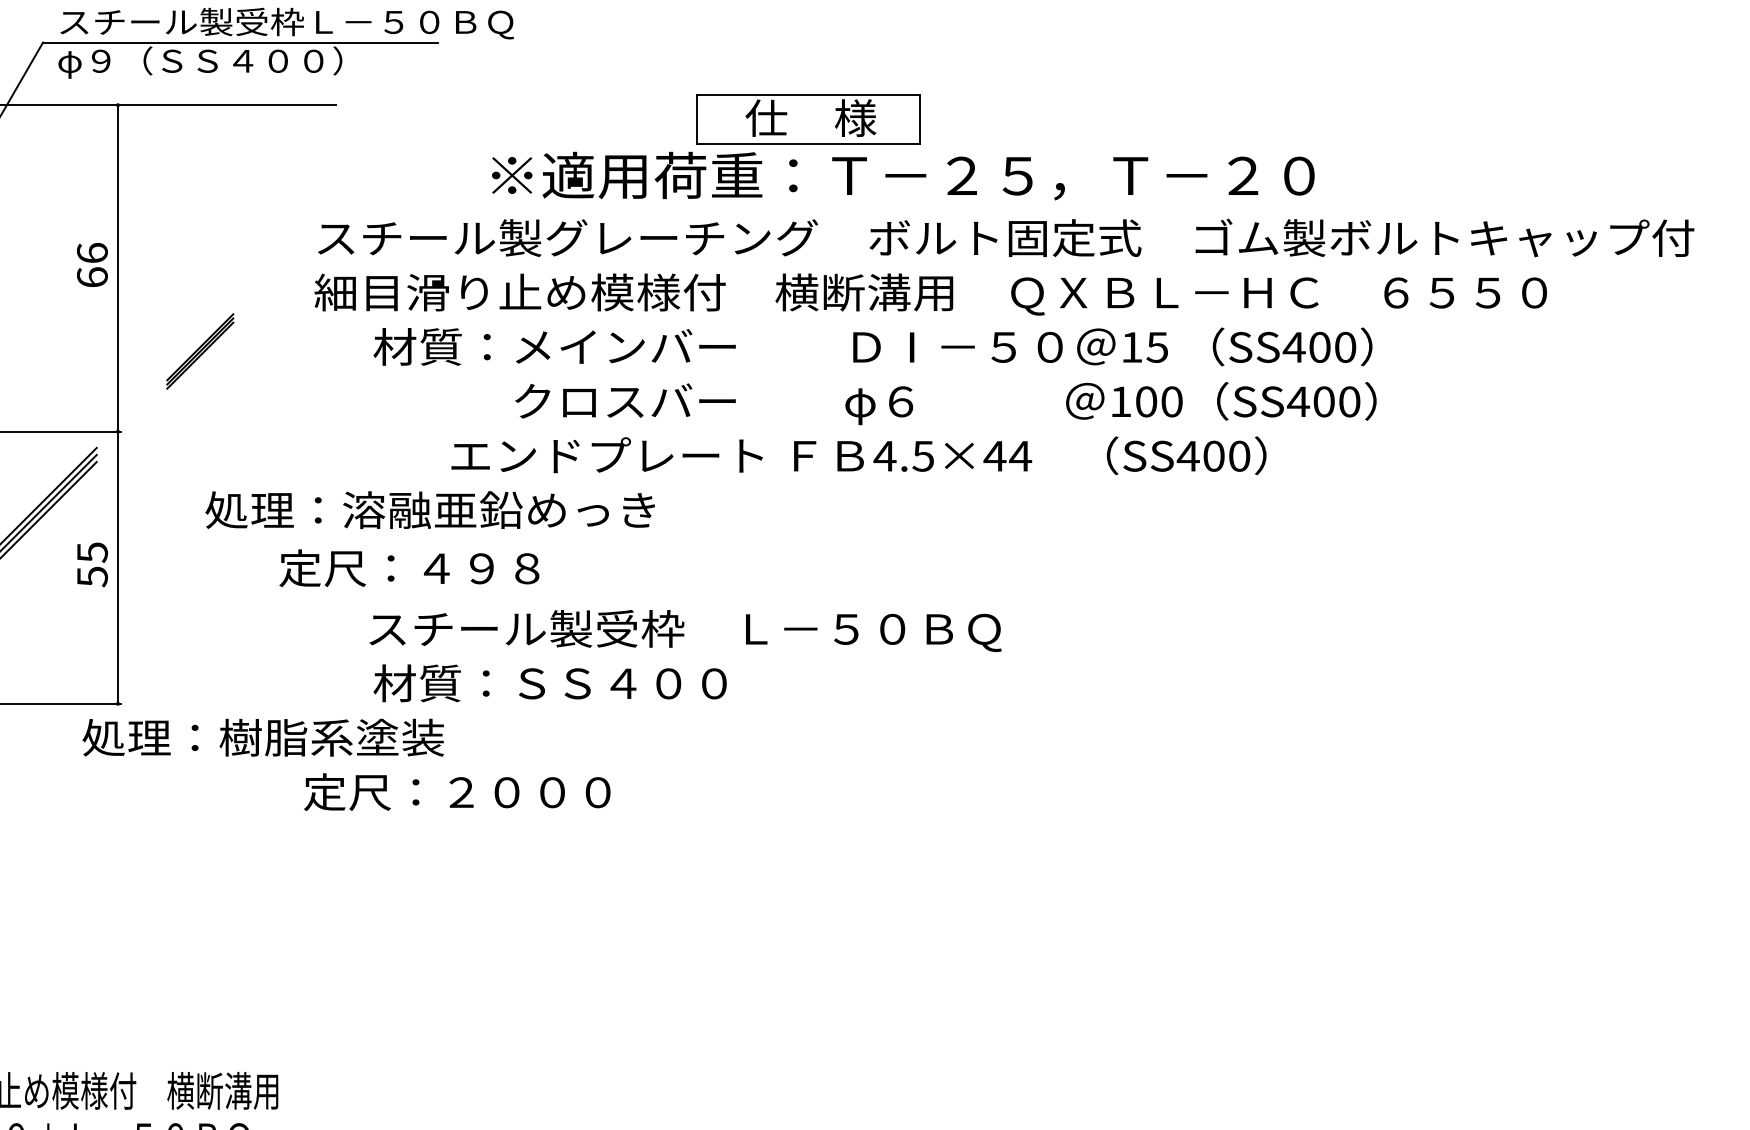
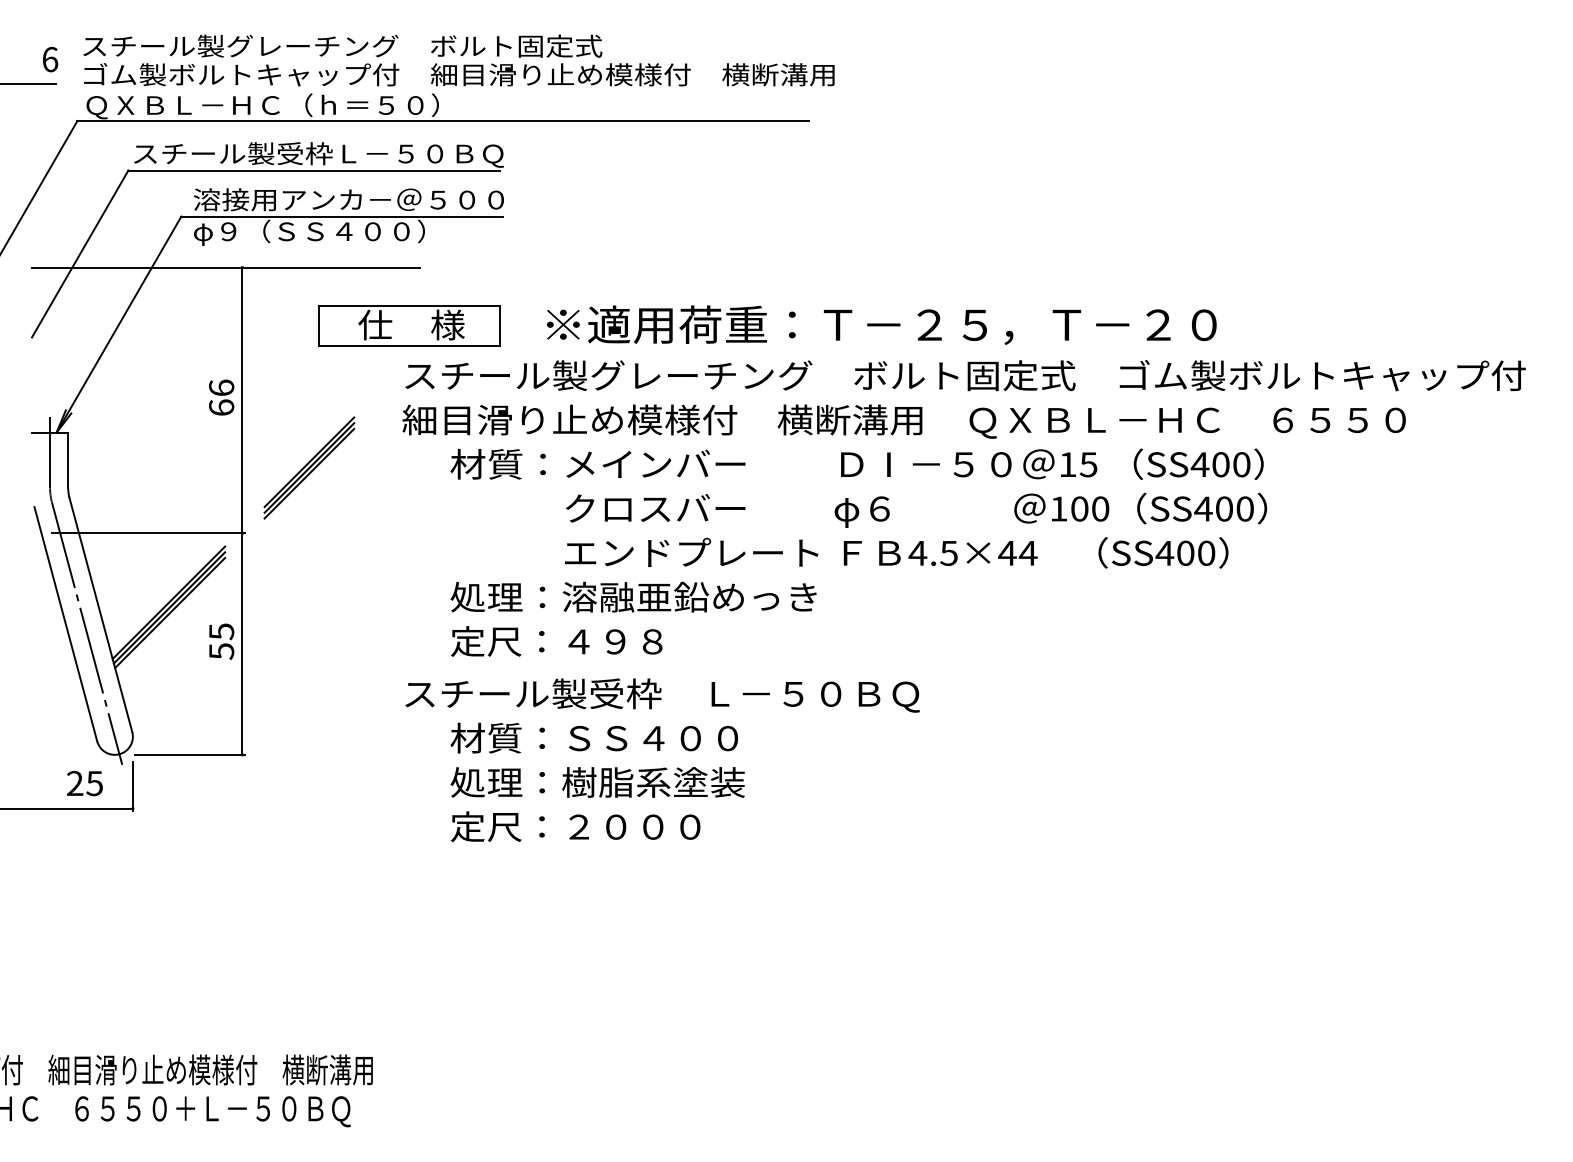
text: (285, 22) -> (378, 200), スチール製受枠Ｌ－５０ＢＱ -> 溶接用アンカ－＠５００
part: (808, 118) -> (409, 325), moved
part: (200, 350) -> (309, 467), size x1.67
text: (858, 455) -> (896, 552), moved
text: (430, 509) -> (633, 596), moved
text: (409, 568) -> (556, 641), moved
text: (685, 630) -> (662, 695), moved
text: (263, 737) -> (597, 782), moved
text: (457, 791) -> (575, 826), moved

